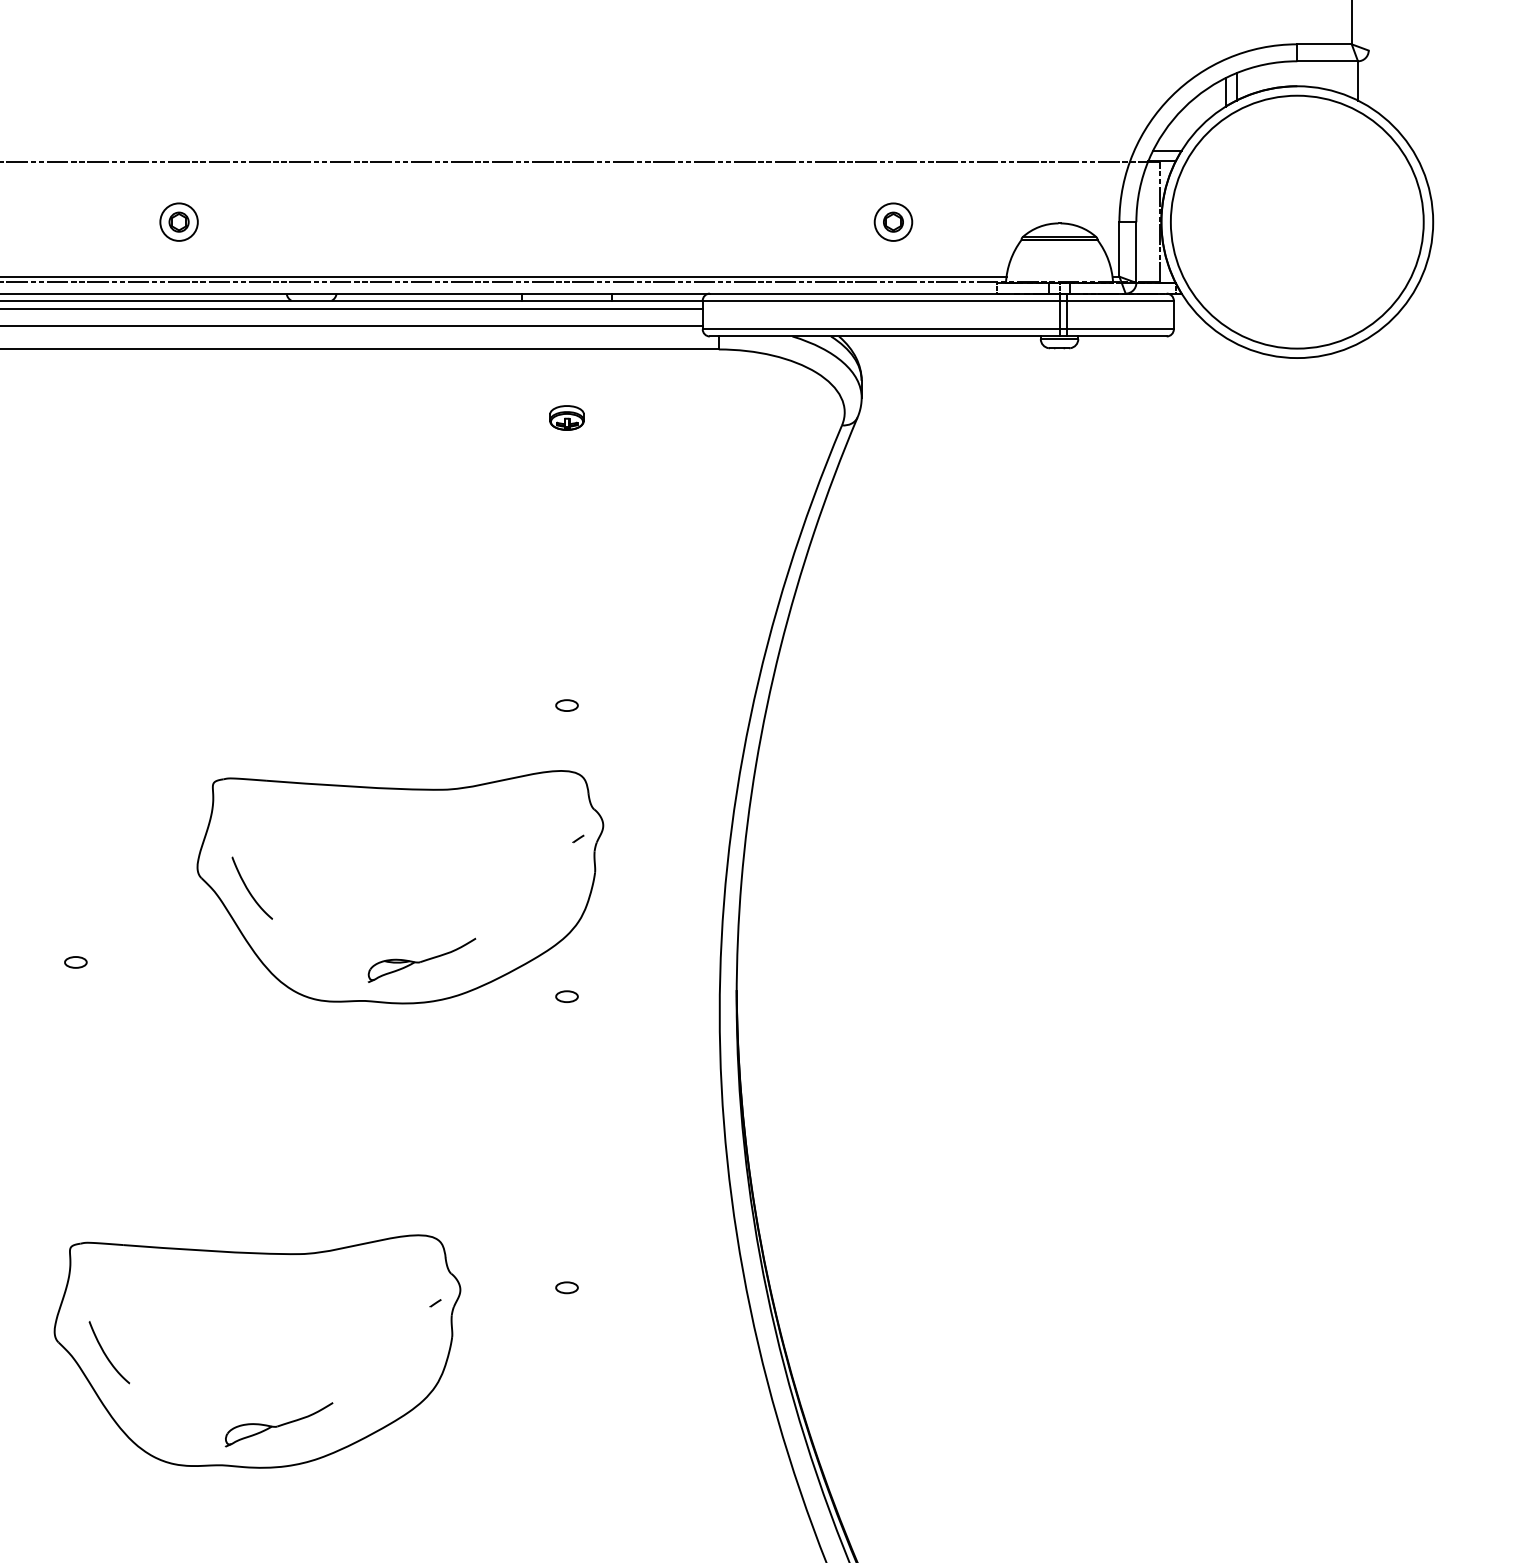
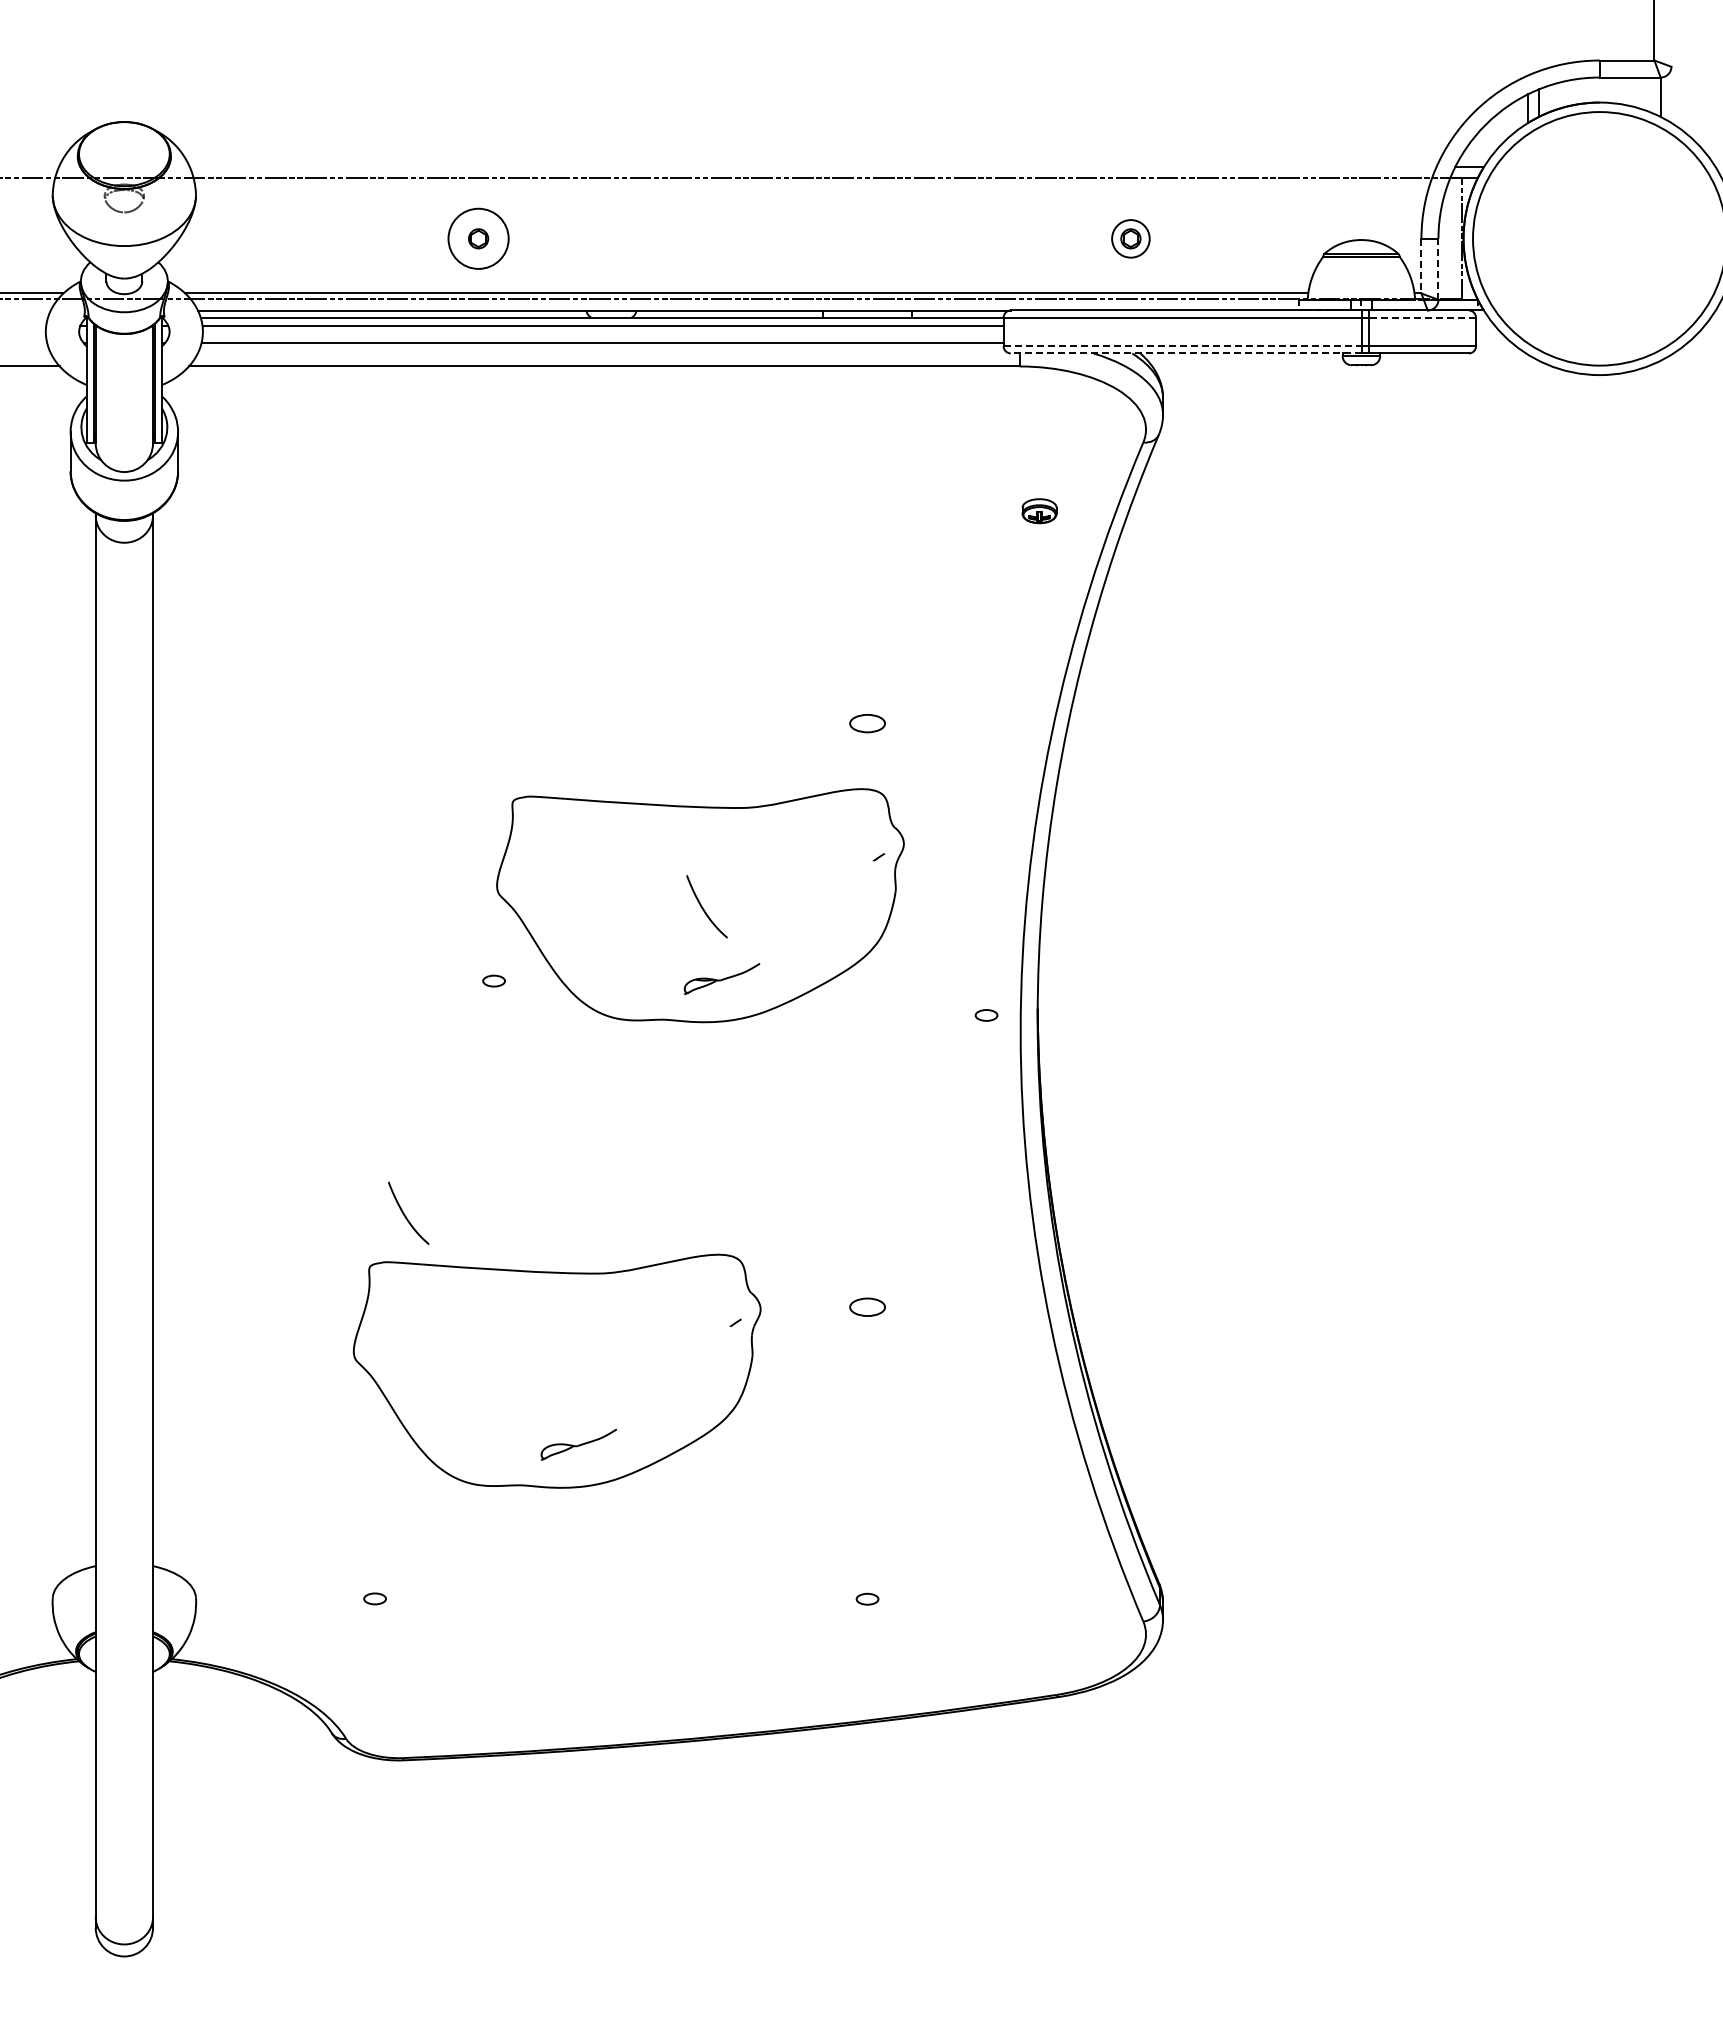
circle: (179, 221) -> (478, 238), size x1.6
part: (893, 221) -> (1130, 238), moved
line: (1119, 249) -> (1421, 266), solid -> dashed
line: (1136, 251) -> (1438, 268), solid -> dashed
line: (1120, 300) -> (1422, 317), solid -> dashed
line: (882, 329) -> (1183, 346), solid -> dashed
line: (884, 336) -> (1185, 353), solid -> dashed
part: (566, 418) -> (1039, 511), moved
part: (566, 705) -> (867, 723), size x1.6
curve: (248, 889) -> (703, 907), moved
part: (421, 959) -> (721, 978), size x0.7
part: (75, 961) -> (493, 980), moved
part: (566, 996) -> (986, 1015), moved
part: (566, 1287) -> (867, 1307), size x1.6
curve: (106, 1353) -> (405, 1214), moved
part: (278, 1424) -> (578, 1444), size x0.7

